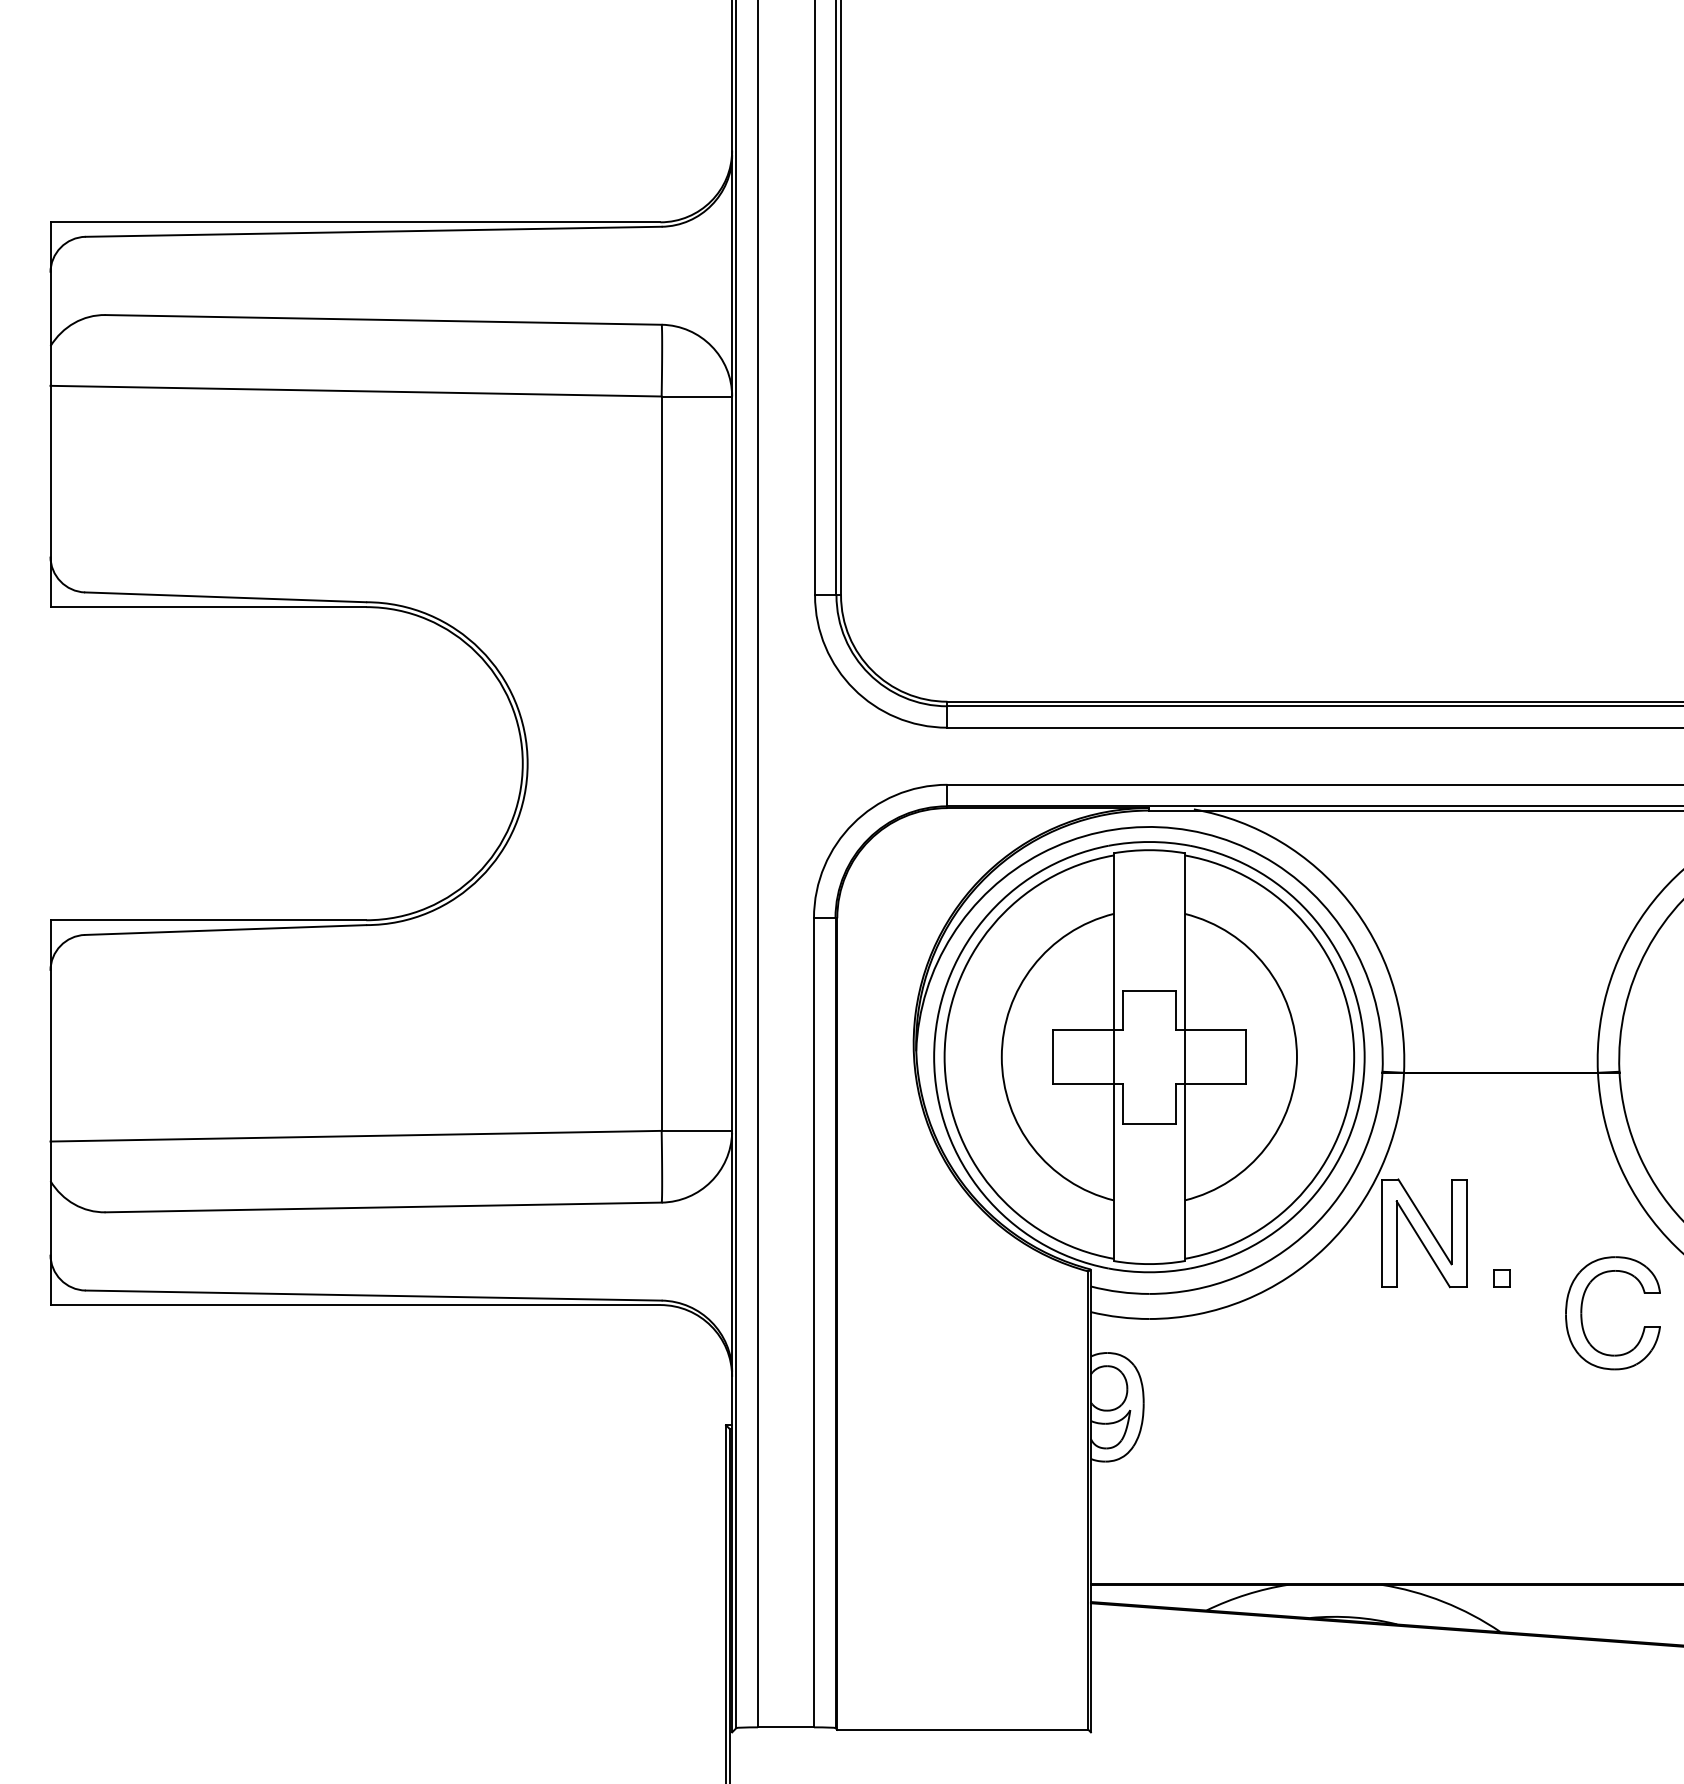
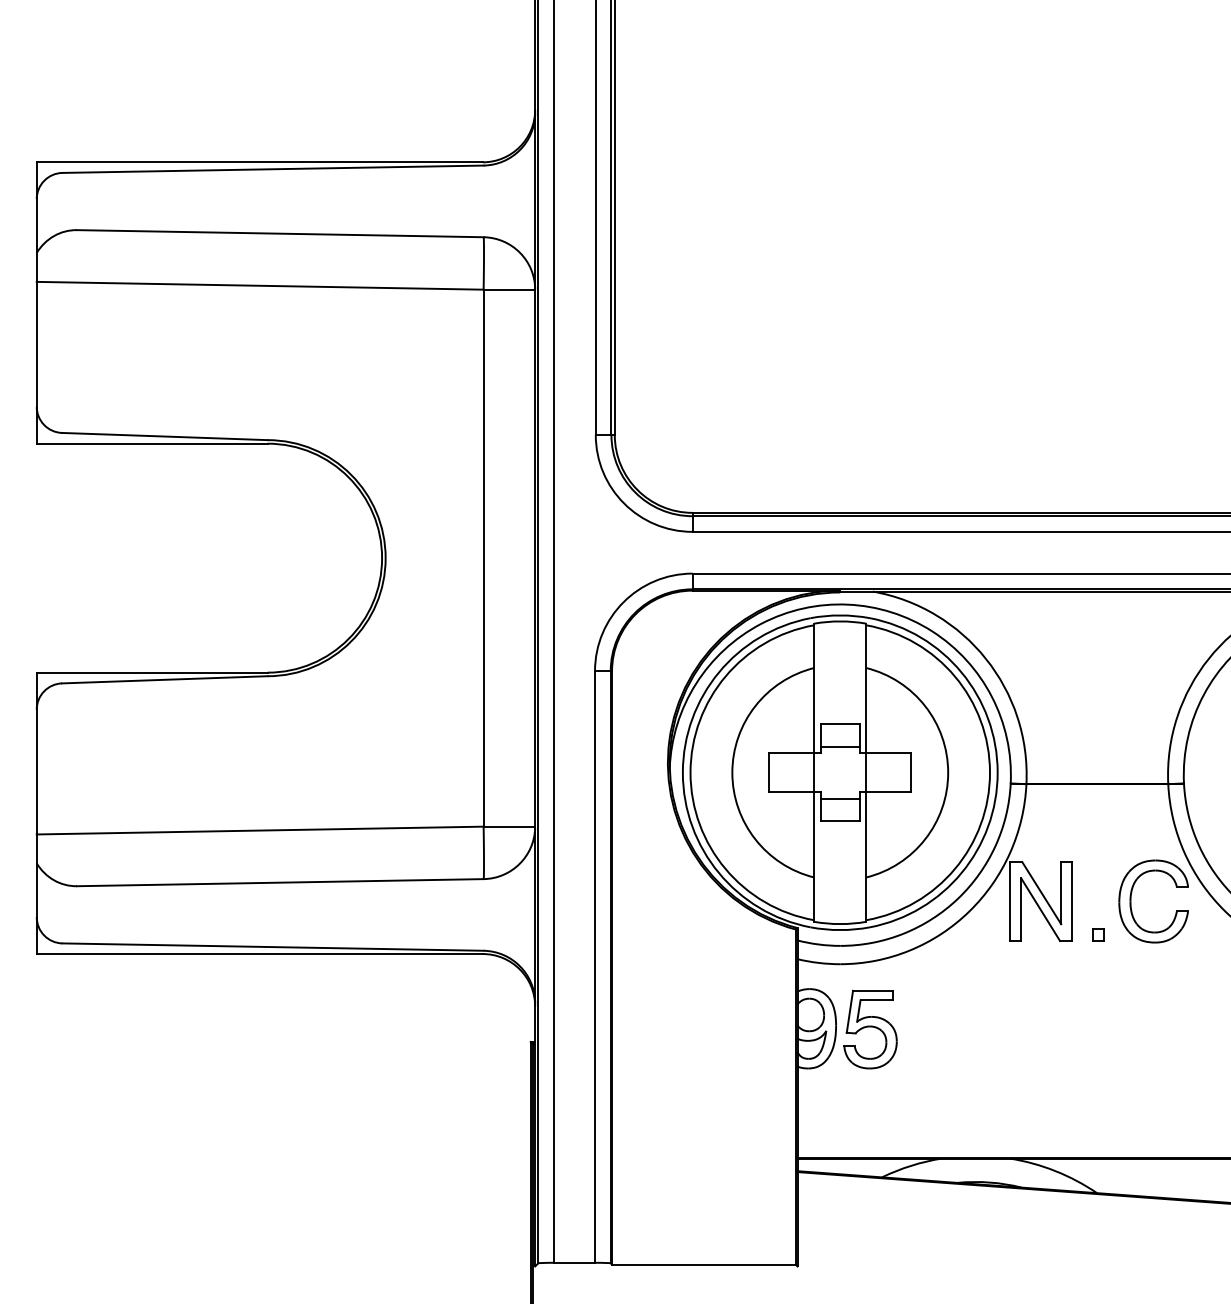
line: (1149, 1021) -> (840, 746), added
line: (1149, 1093) -> (840, 799), added
part: (1582, 1313) -> (1131, 901), moved
part: (1190, 1408) -> (870, 1029), added

